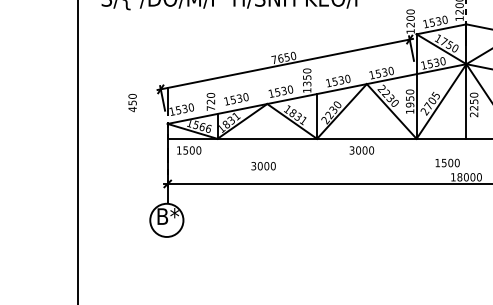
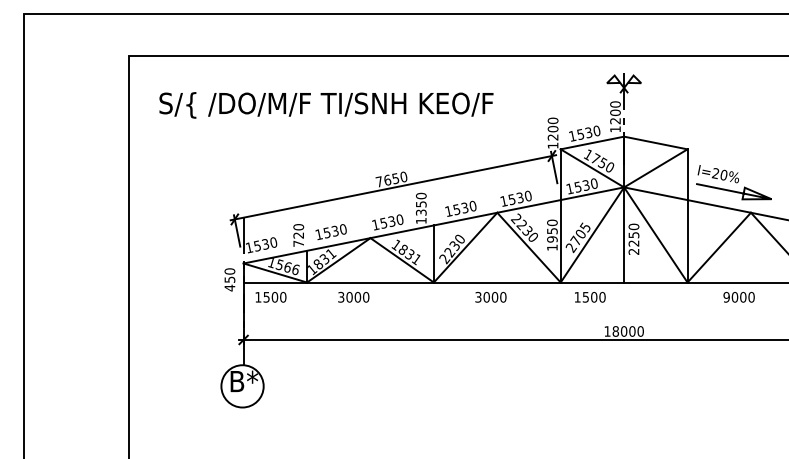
text: (132, 102) -> (229, 279), moved
text: (447, 163) -> (590, 297), moved
text: (263, 166) -> (353, 297), moved

